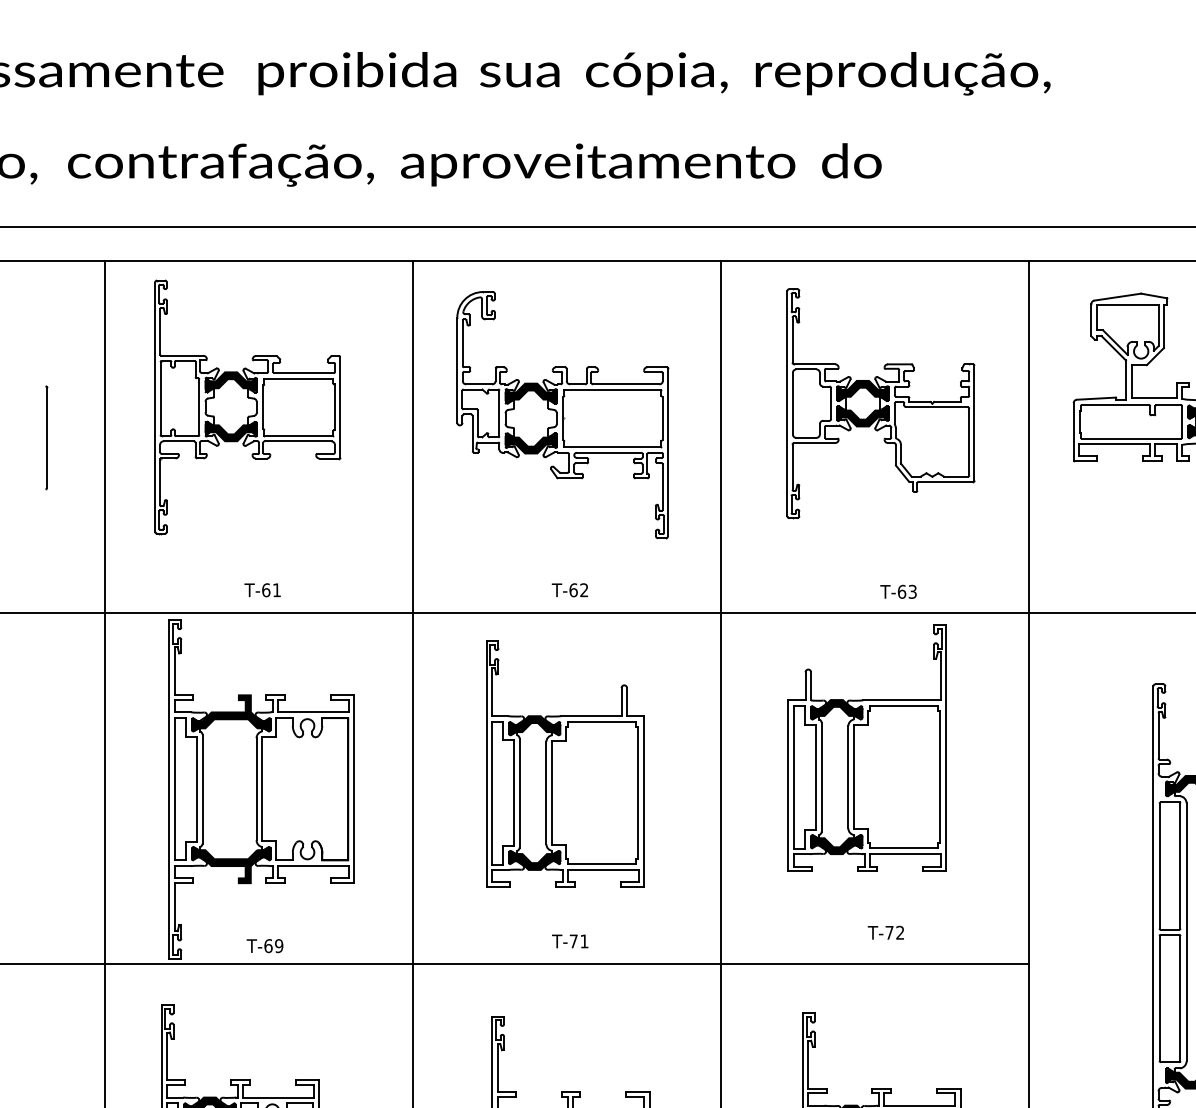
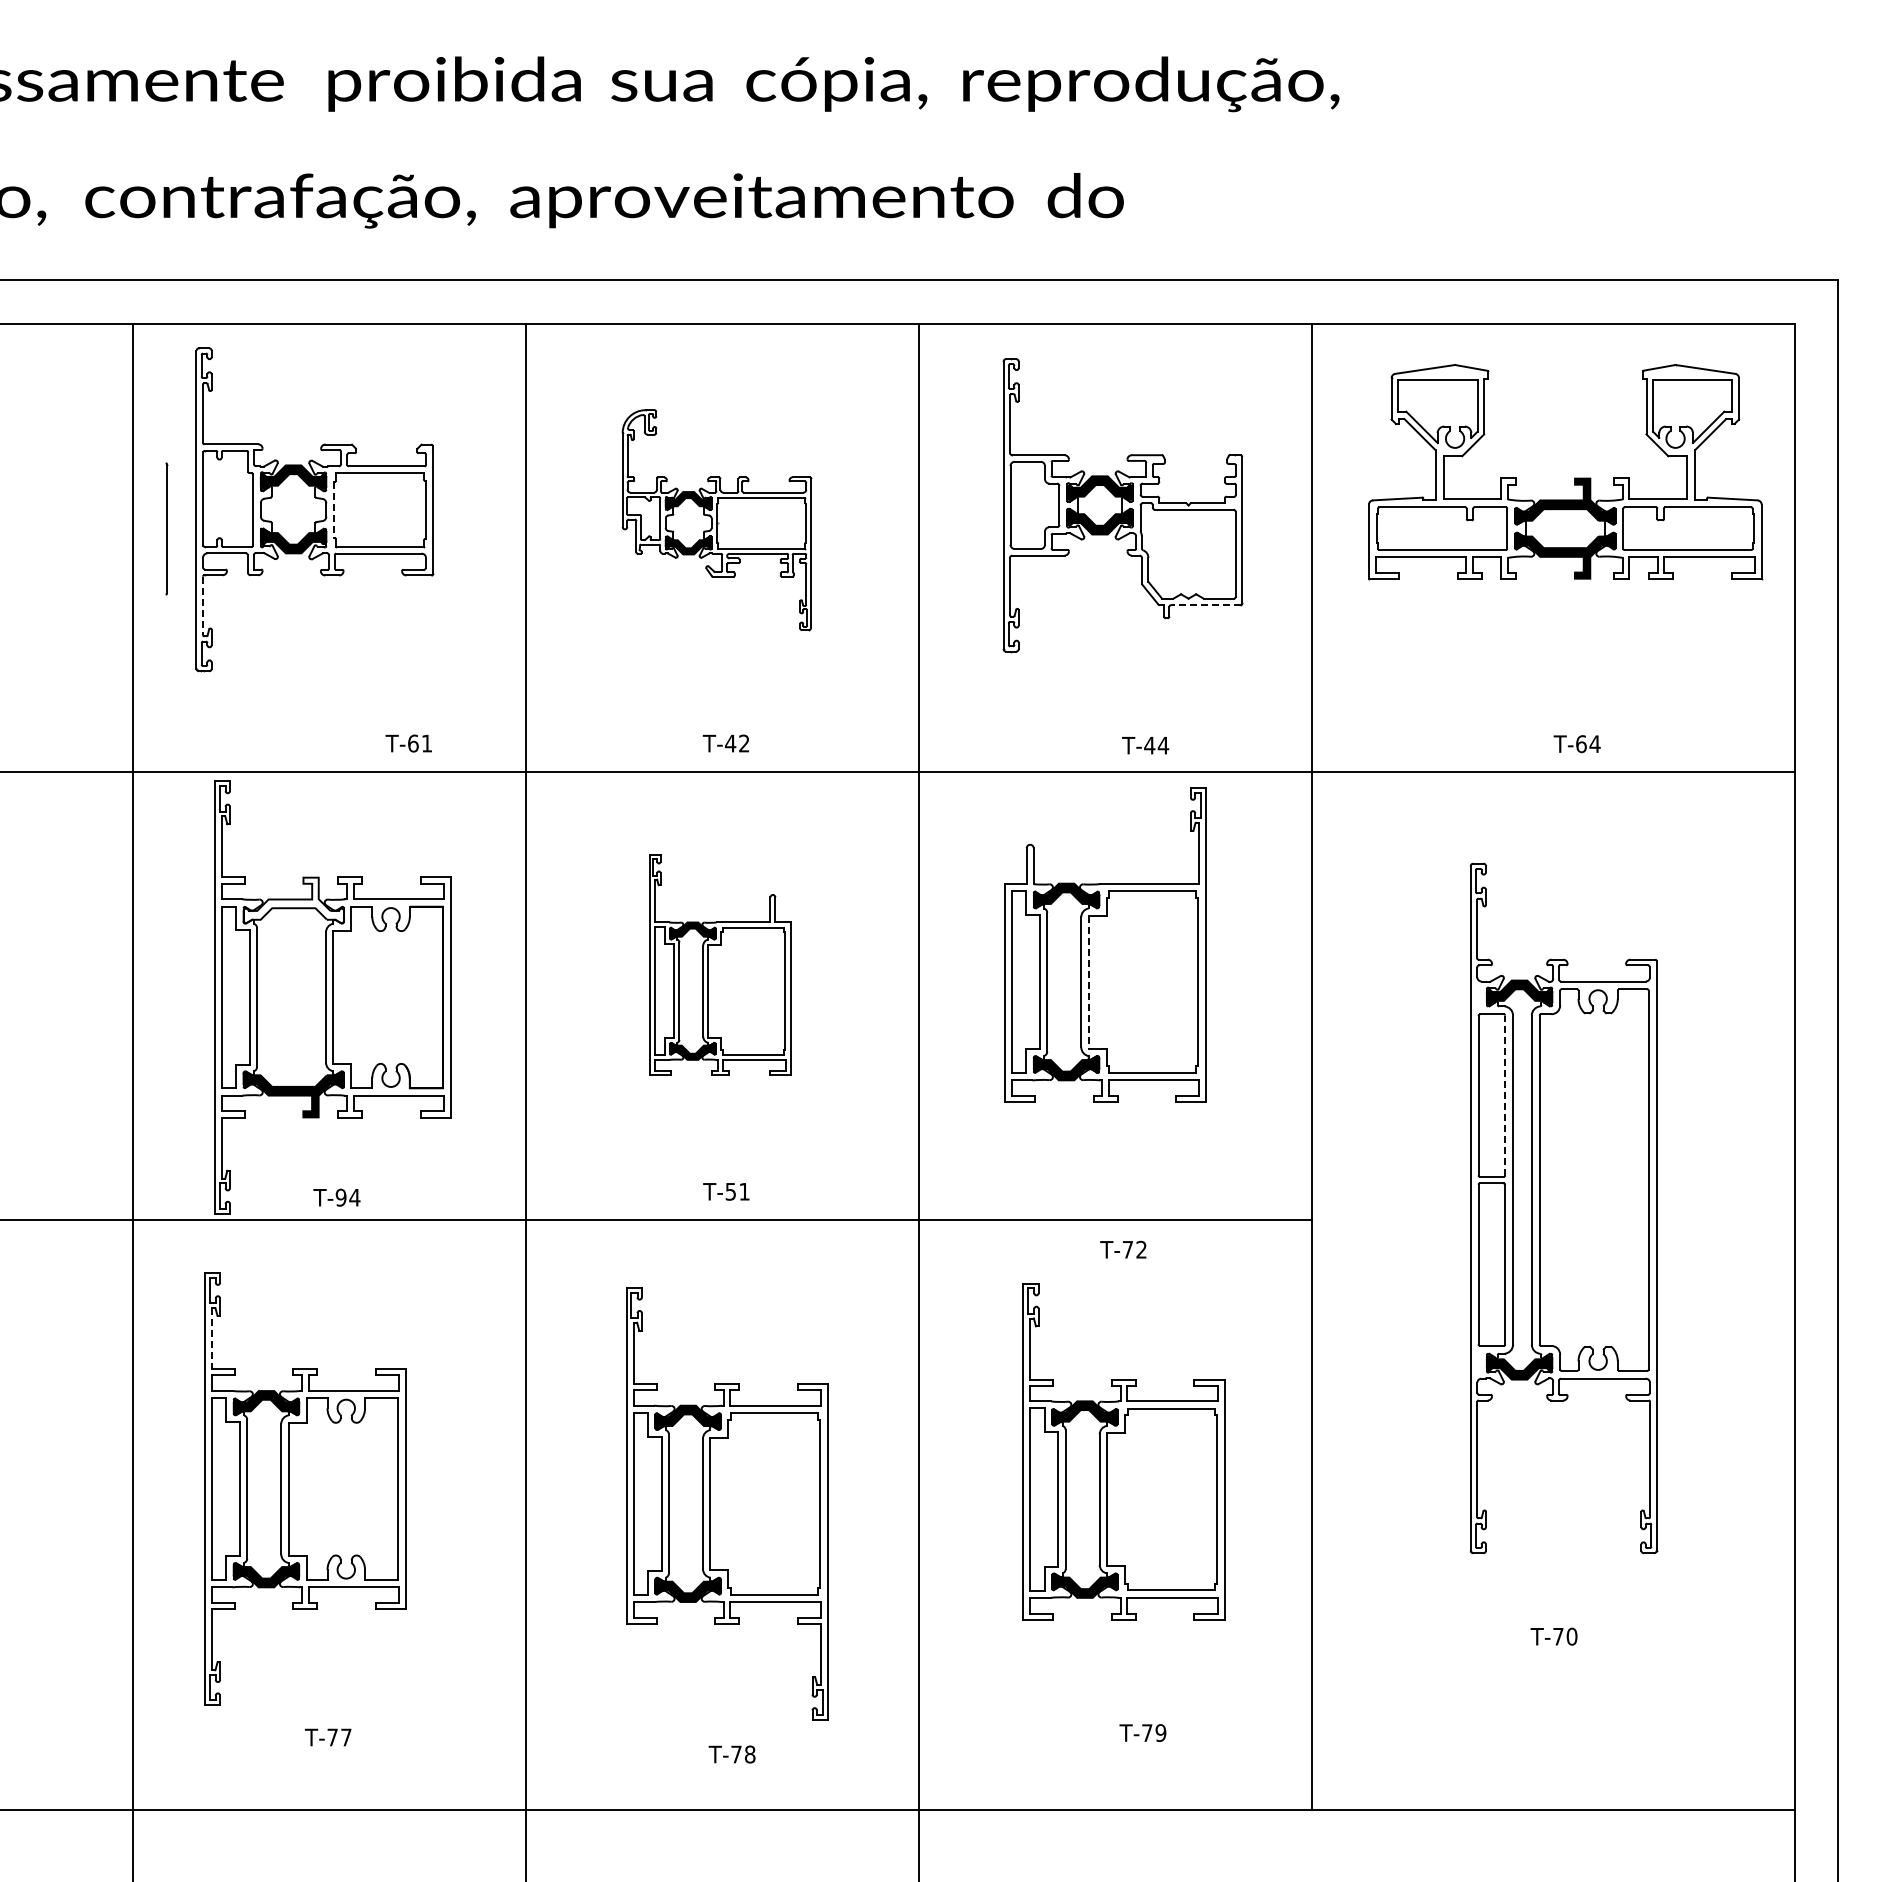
line: (263, 407) -> (334, 510), solid -> dashed
part: (562, 415) -> (716, 520), size x0.7
part: (46, 437) -> (166, 528), moved
line: (160, 482) -> (203, 606), solid -> dashed
line: (945, 482) -> (1205, 605), solid -> dashed
text: (262, 590) -> (408, 743), moved
text: (573, 590) -> (730, 743), T-62 -> T-42
text: (907, 591) -> (1156, 745), T-63 -> T-44
fill: (231, 713) -> (293, 900), removed
part: (565, 763) -> (720, 964), size x0.7
line: (853, 777) -> (1088, 982), solid -> dashed
line: (1180, 866) -> (1505, 1095), solid -> dashed
text: (886, 932) -> (1123, 1249), moved
text: (573, 941) -> (730, 1191), T-71 -> T-51
text: (273, 945) -> (347, 1197), T-69 -> T-94
line: (166, 1056) -> (211, 1338), solid -> dashed

